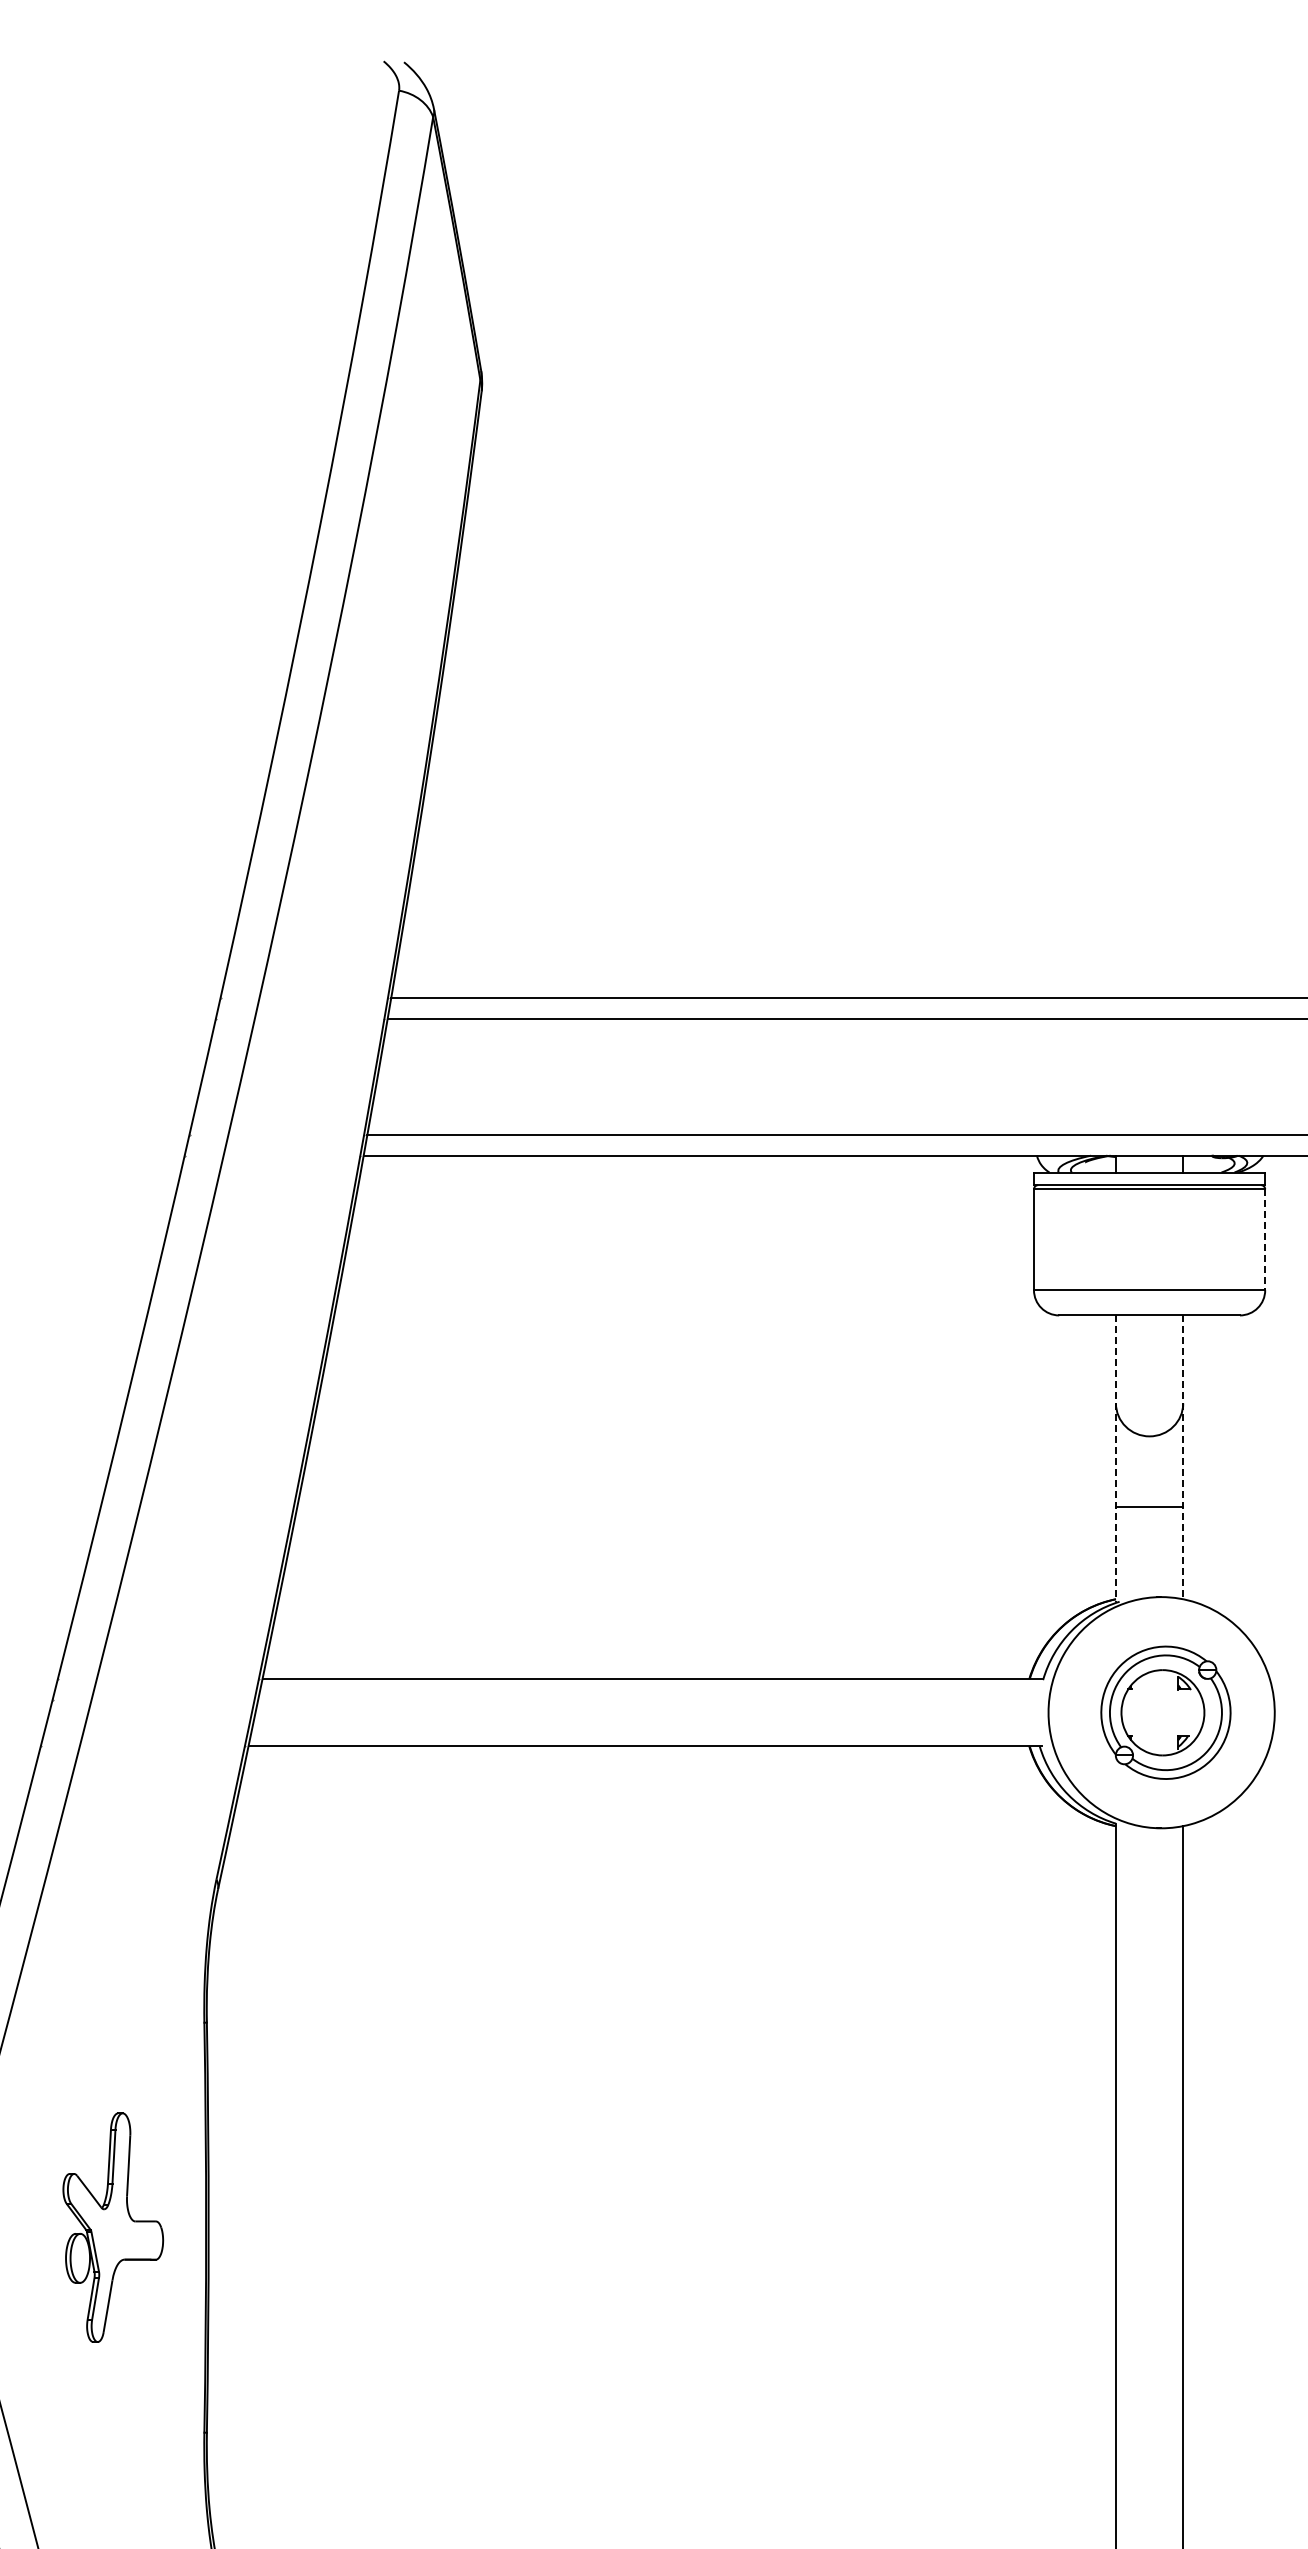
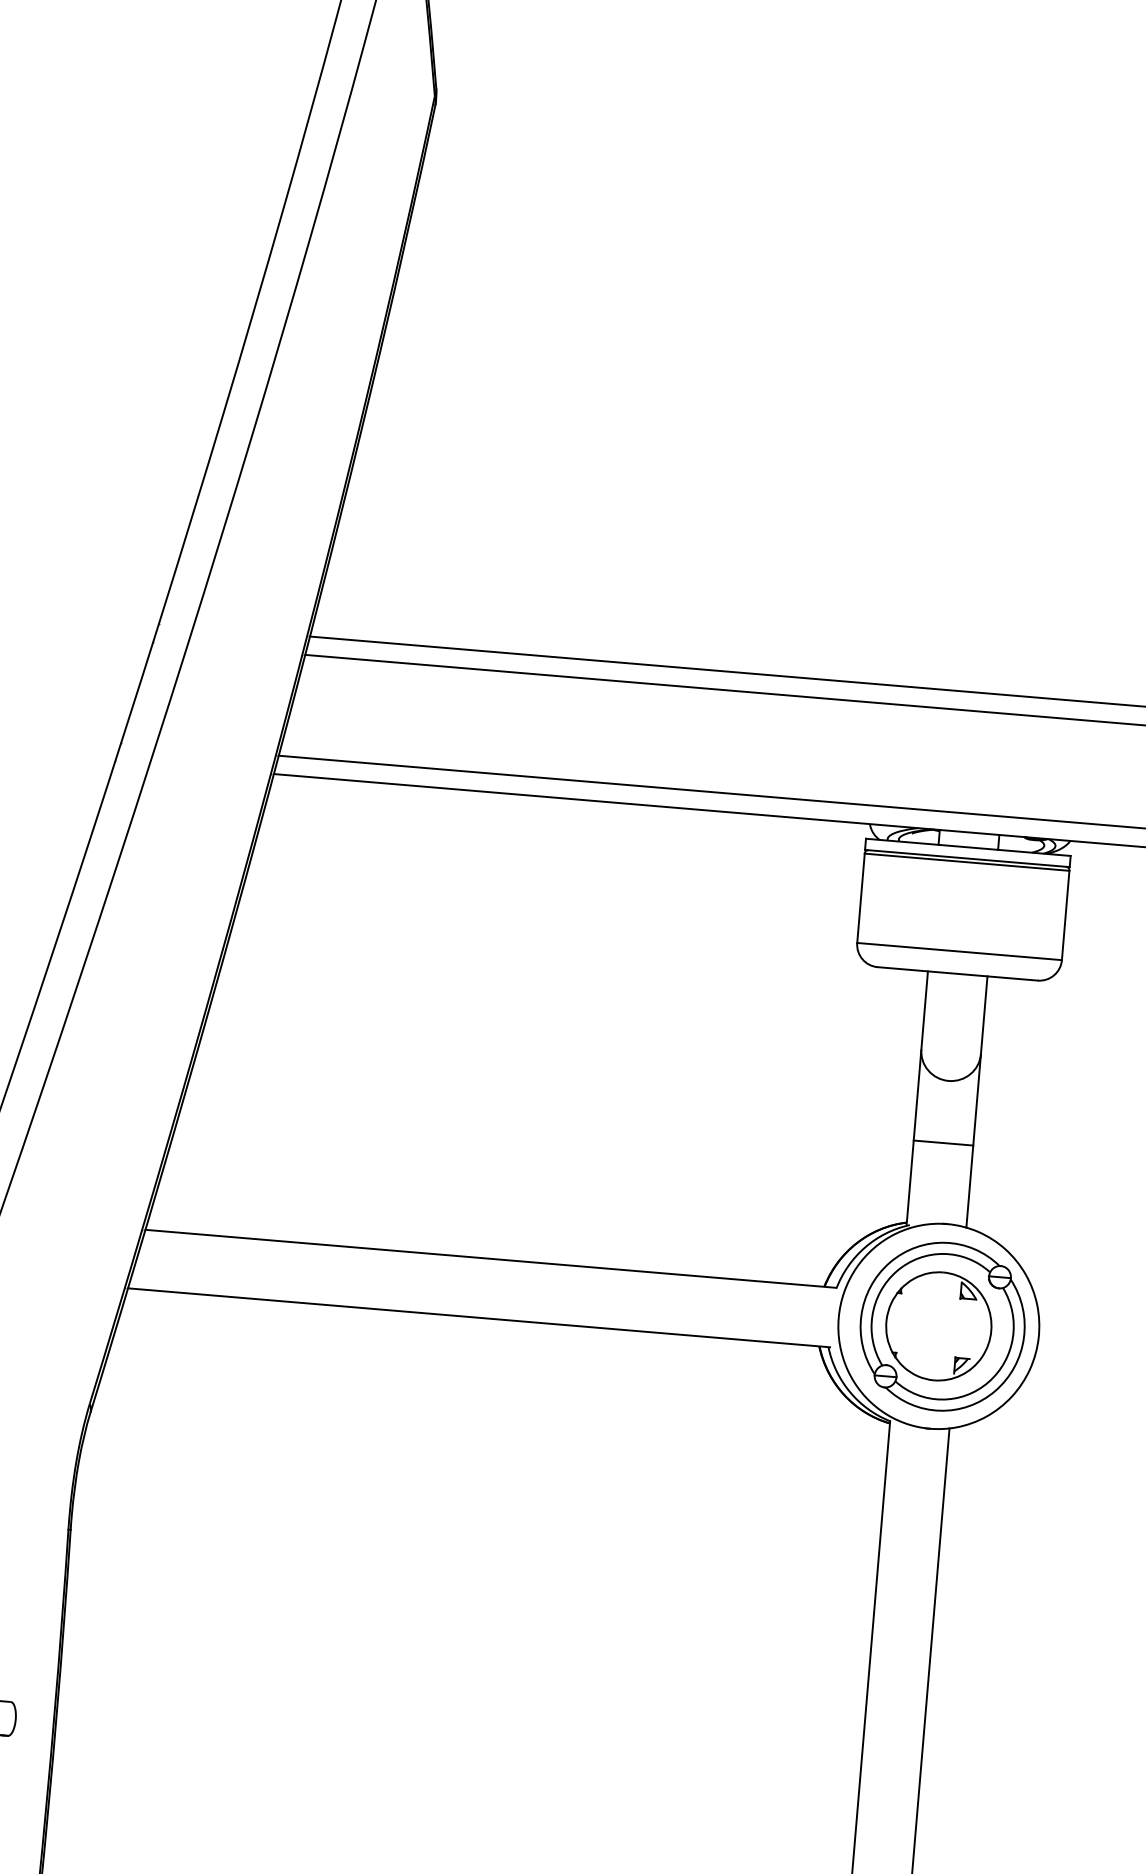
line: (1265, 1240) -> (1065, 916), dashed -> solid
line: (1183, 1457) -> (977, 1102), dashed -> solid
line: (1115, 1459) -> (916, 1098), dashed -> solid
part: (1165, 1712) -> (942, 1326), size x1.43

